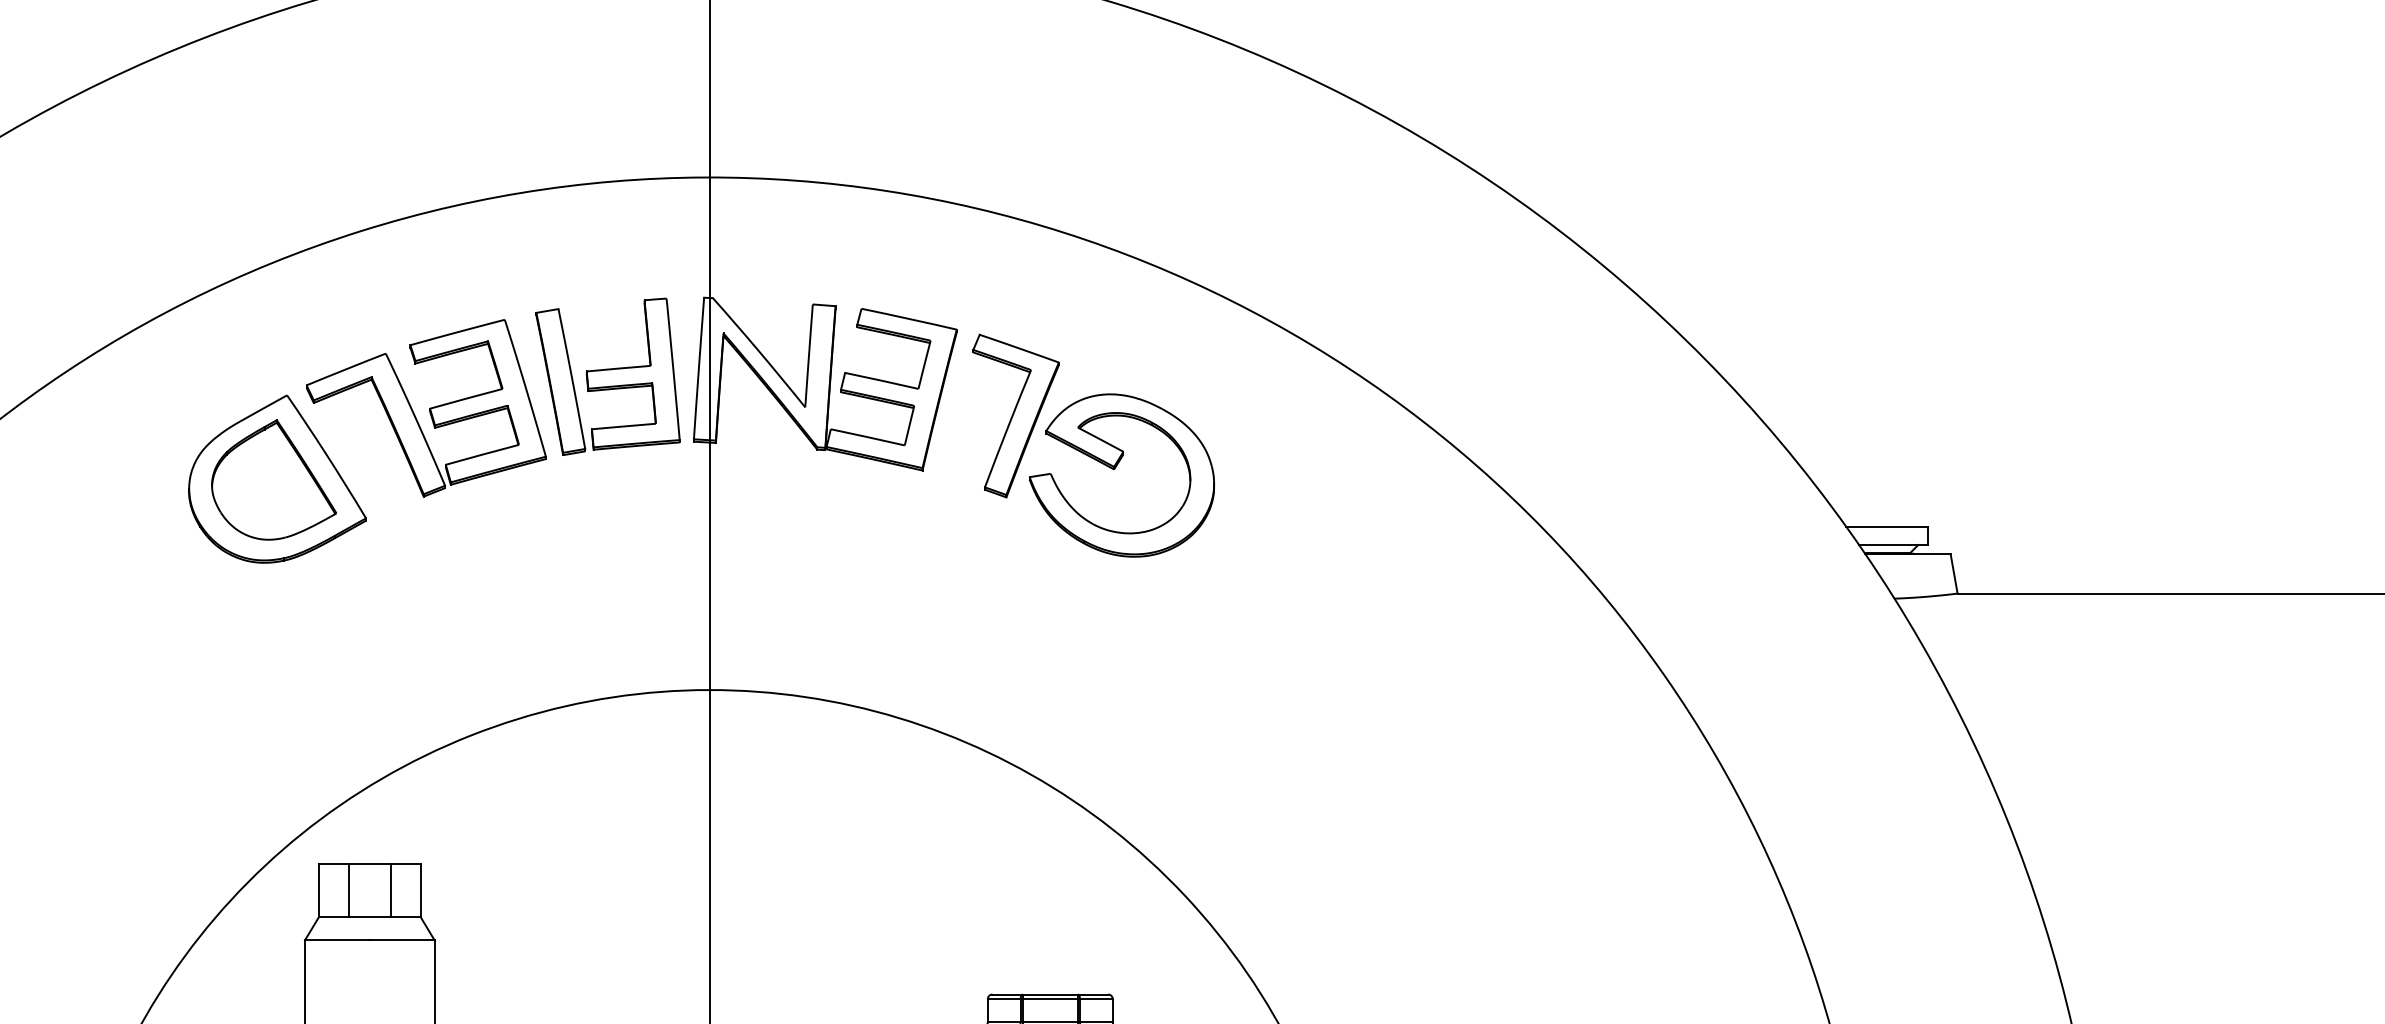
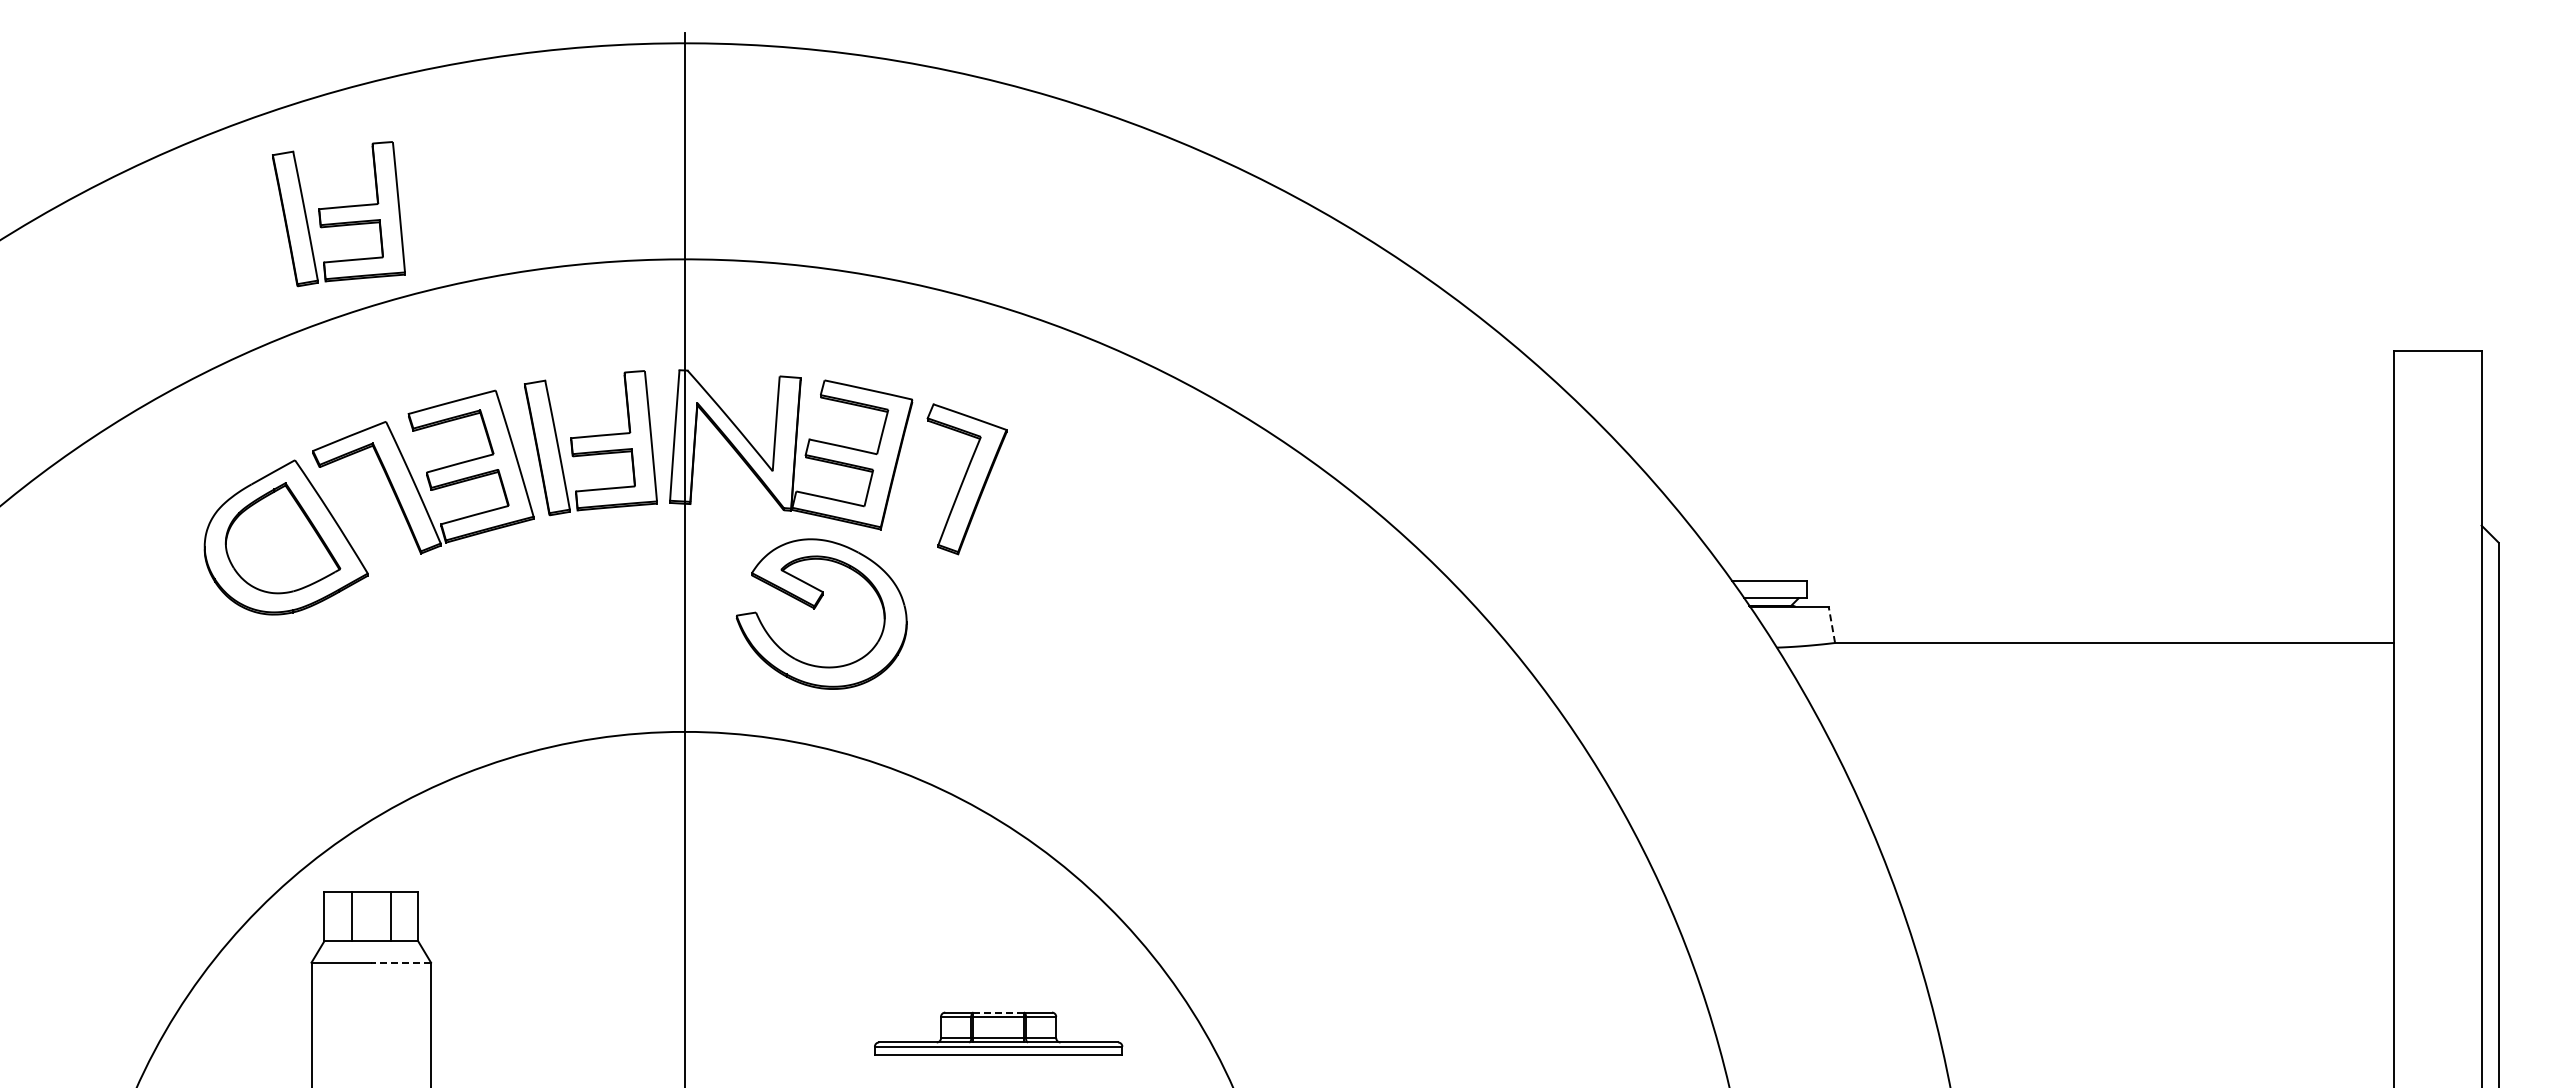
part: (334, 128) -> (338, 214), added
part: (1116, 468) -> (816, 607), moved
line: (1953, 573) -> (1831, 624), solid -> dashed
line: (402, 940) -> (401, 962), solid -> dashed
line: (1051, 994) -> (999, 1012), solid -> dashed

